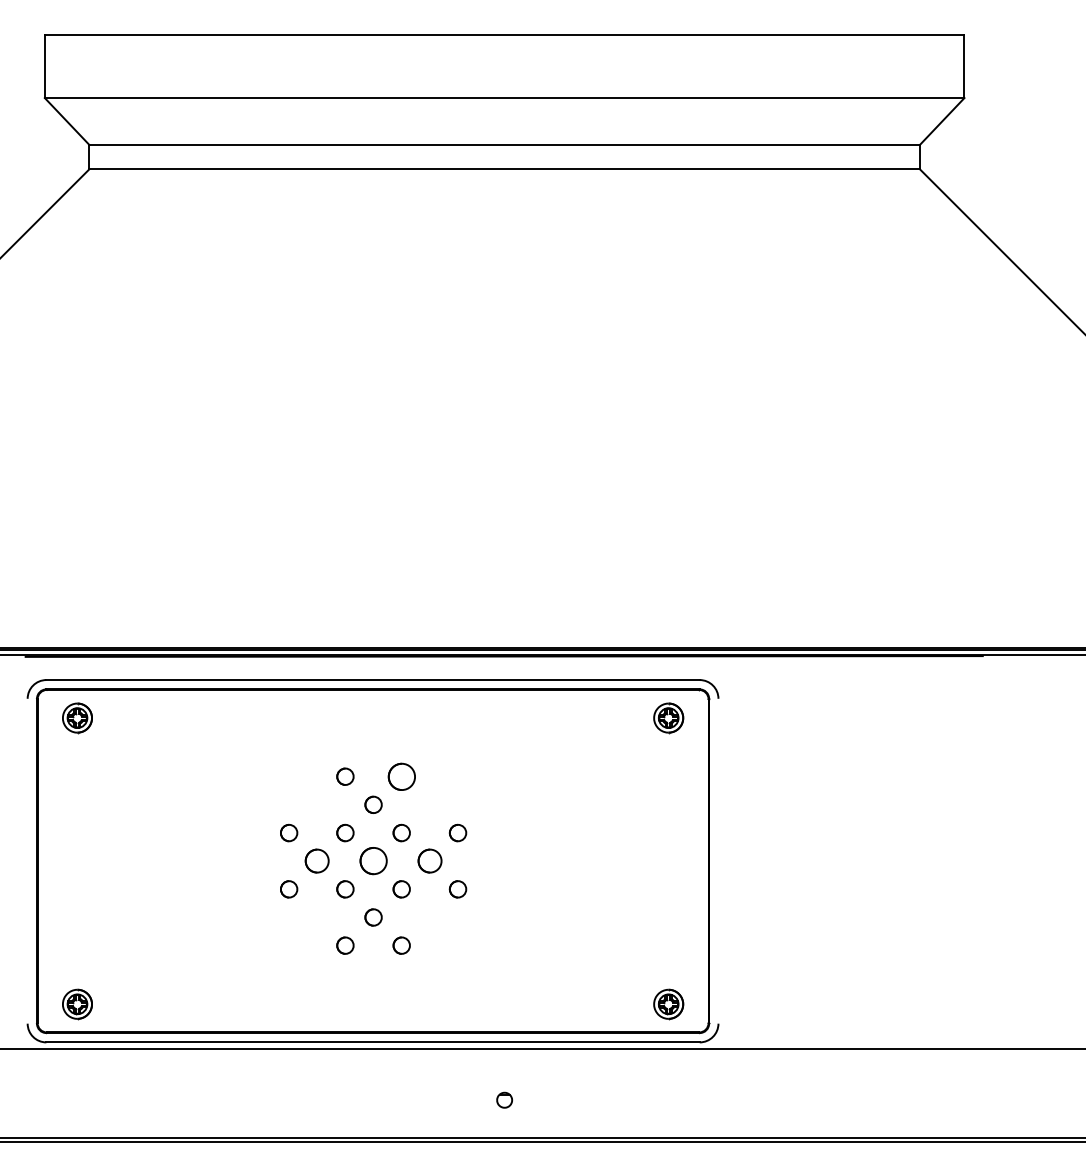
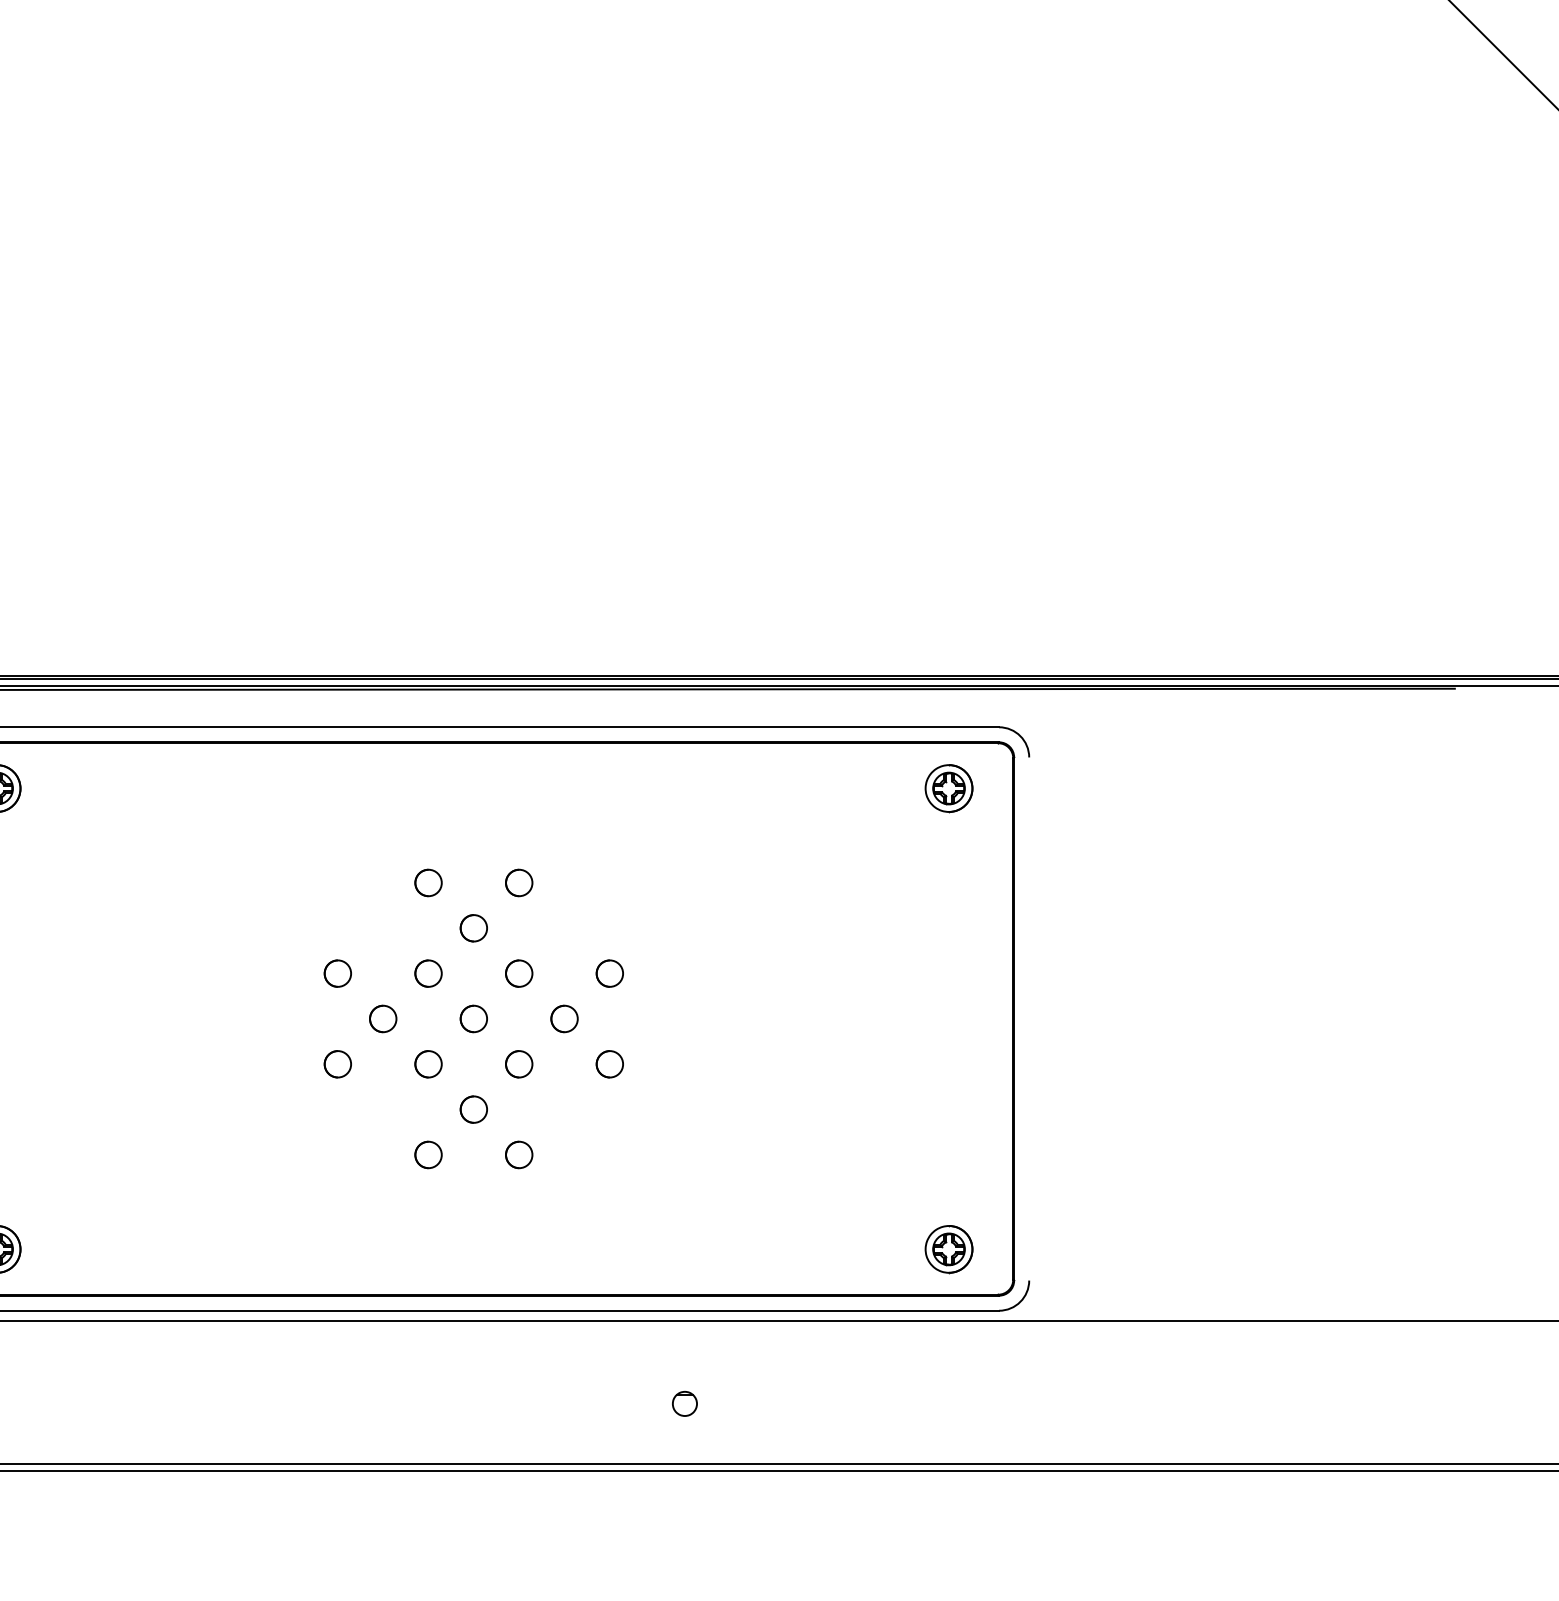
circle: (401, 776) -> (518, 882), size x0.62
circle: (317, 861) -> (383, 1019), size x0.71
circle: (373, 861) -> (473, 1019), size x0.62
circle: (429, 861) -> (563, 1019), size x0.71

